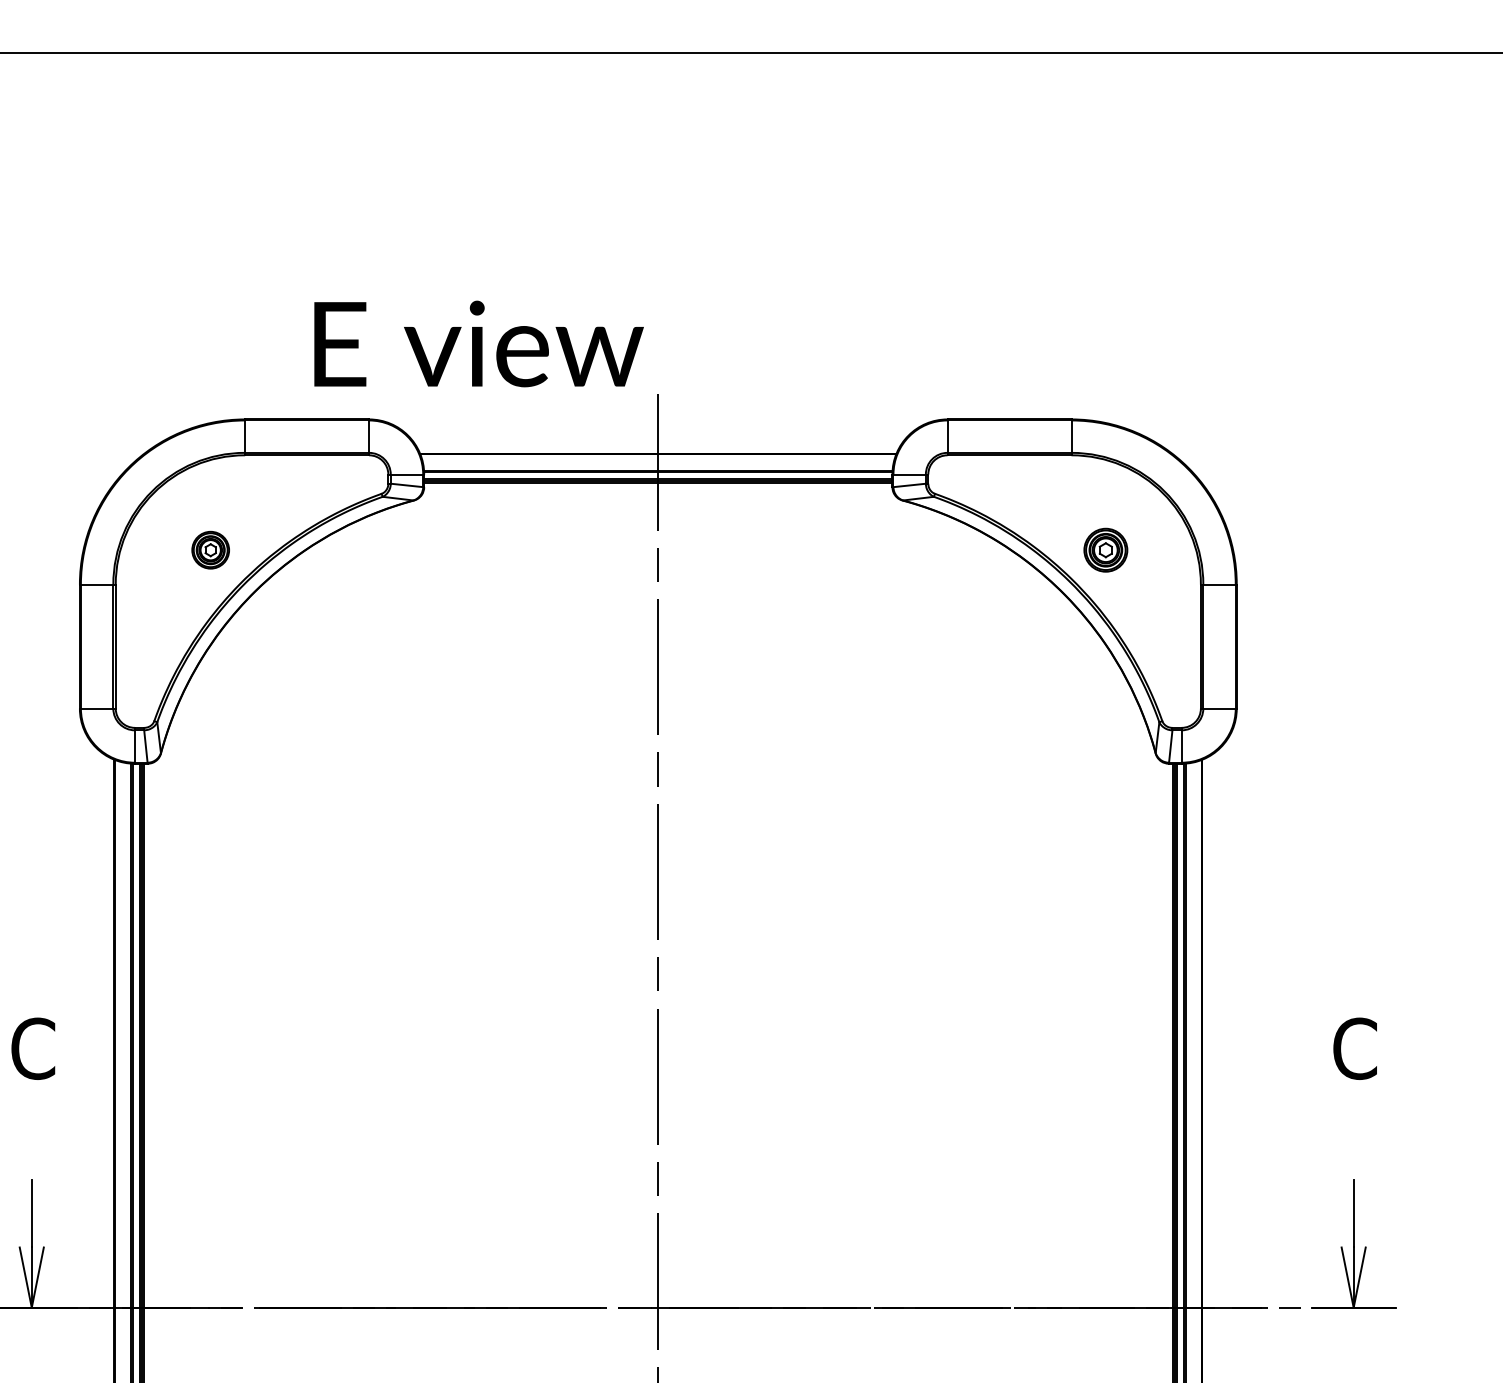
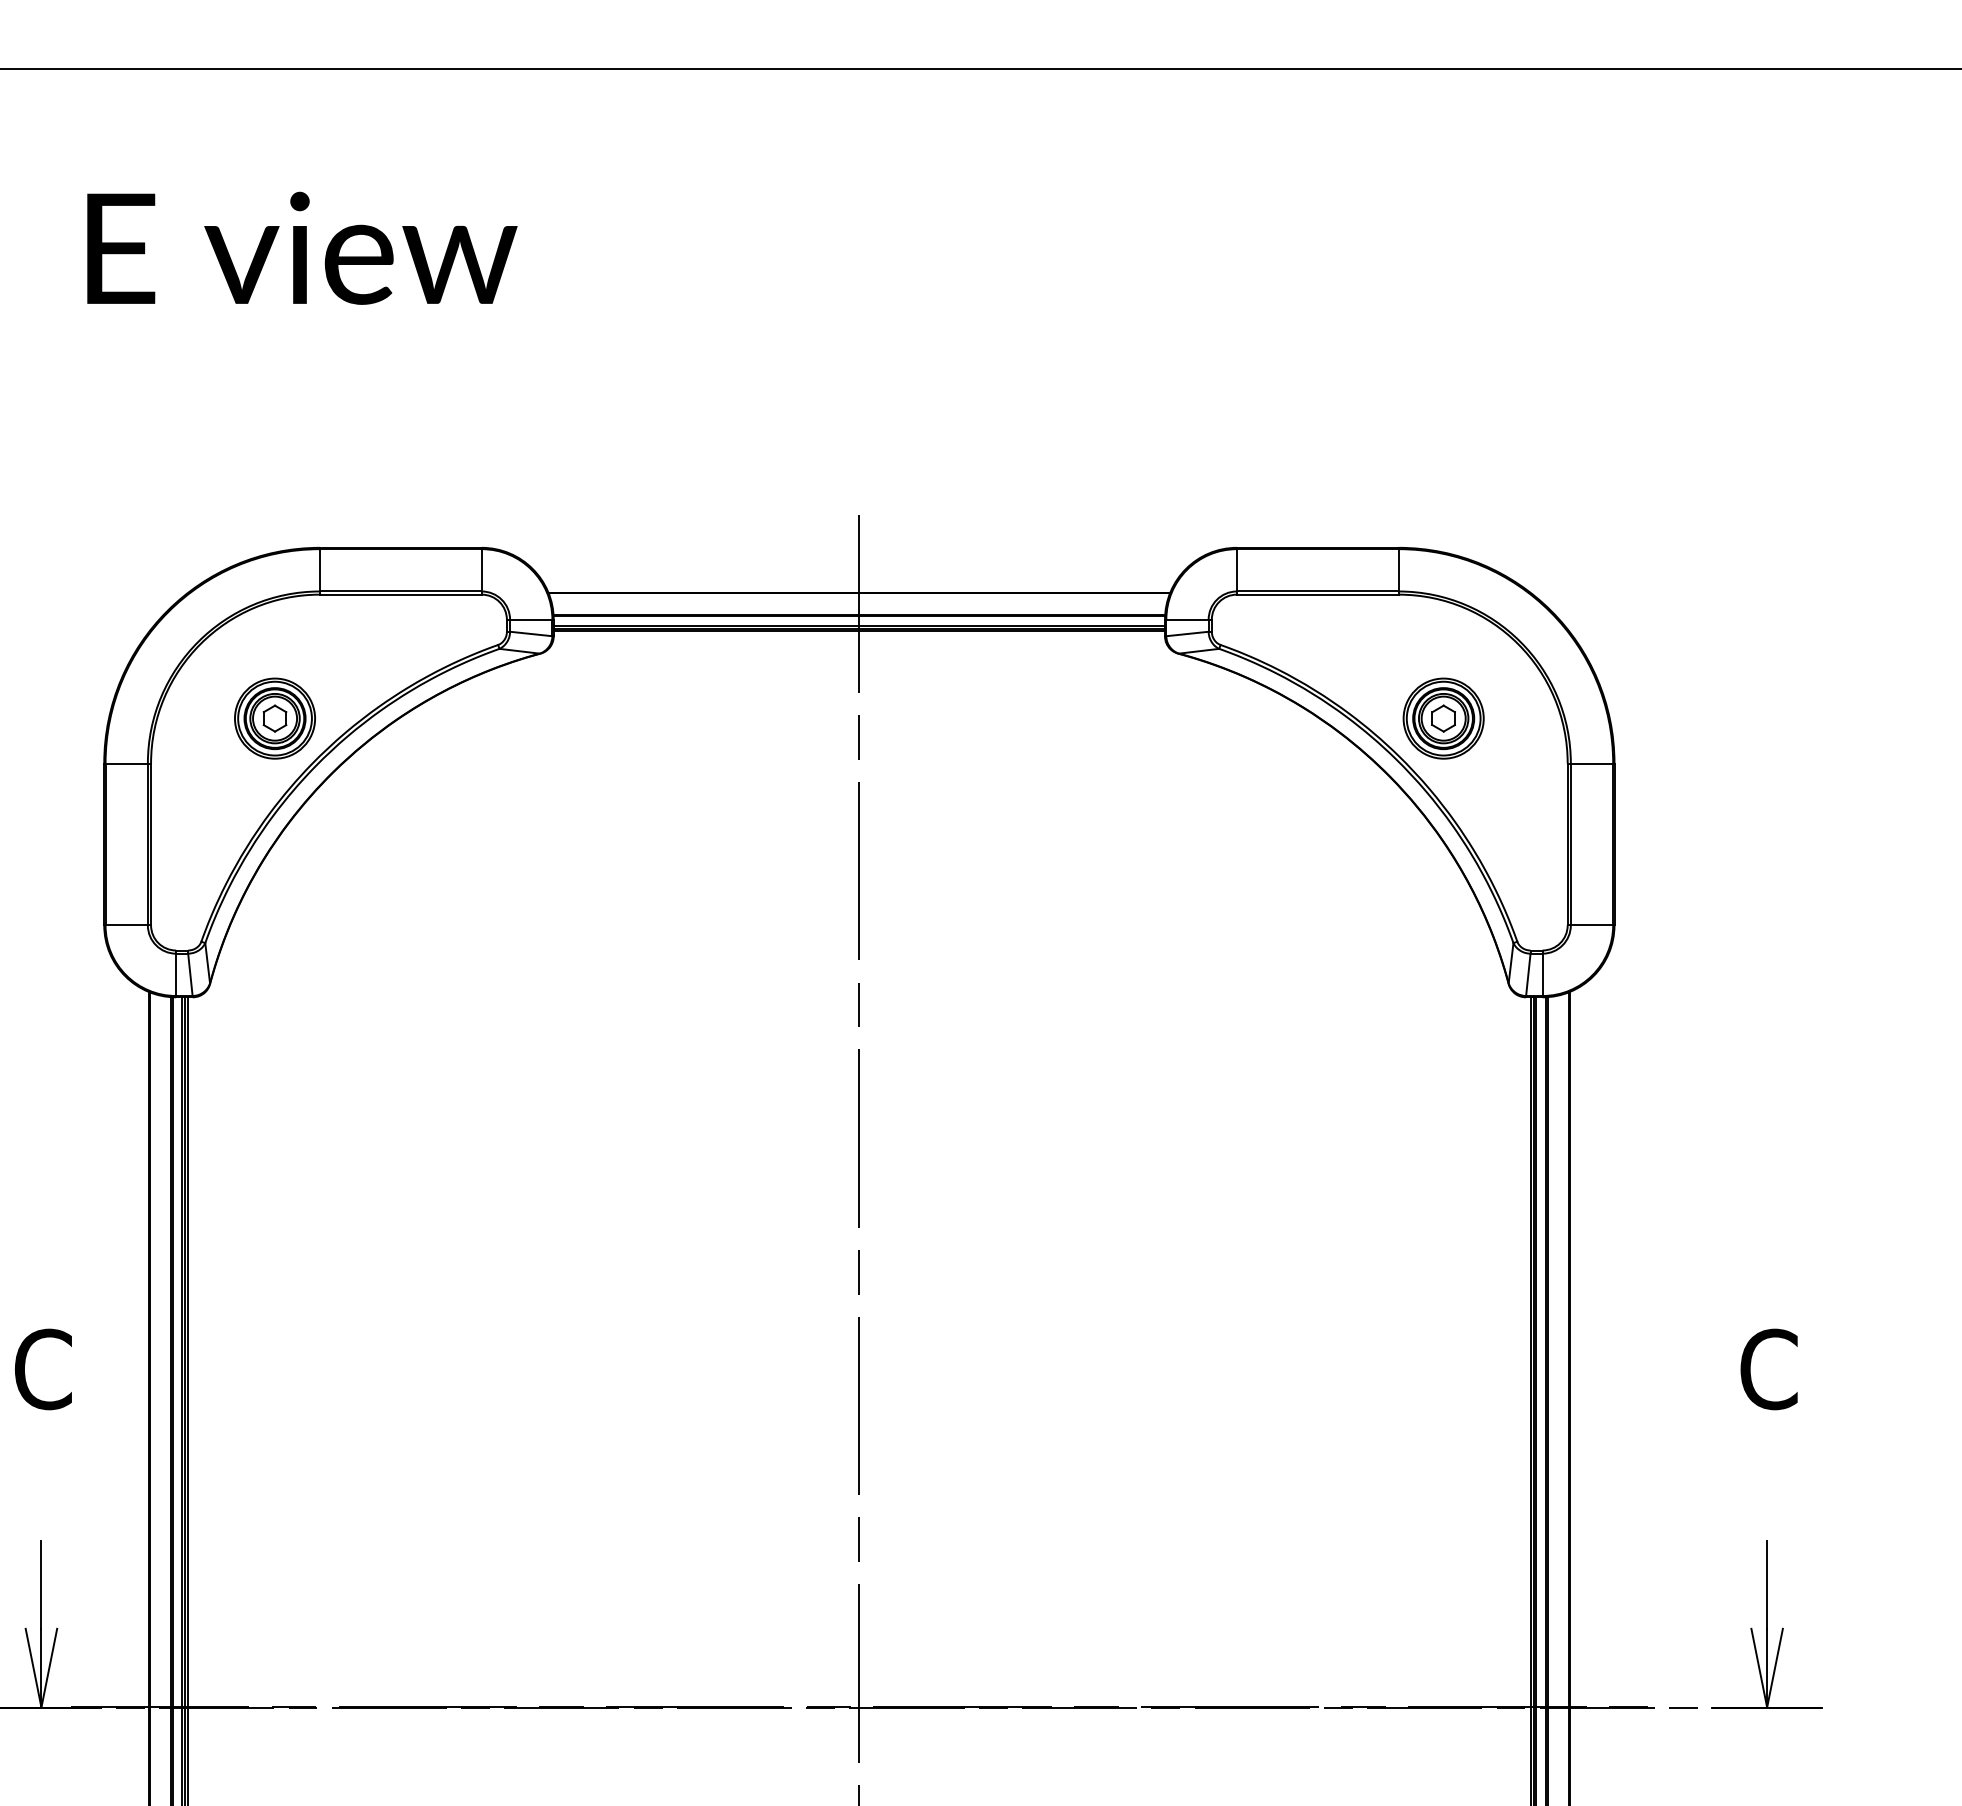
text: (479, 343) -> (302, 247), moved
part: (210, 550) -> (274, 718), size x1.67
part: (1105, 550) -> (1443, 718), size x1.43

